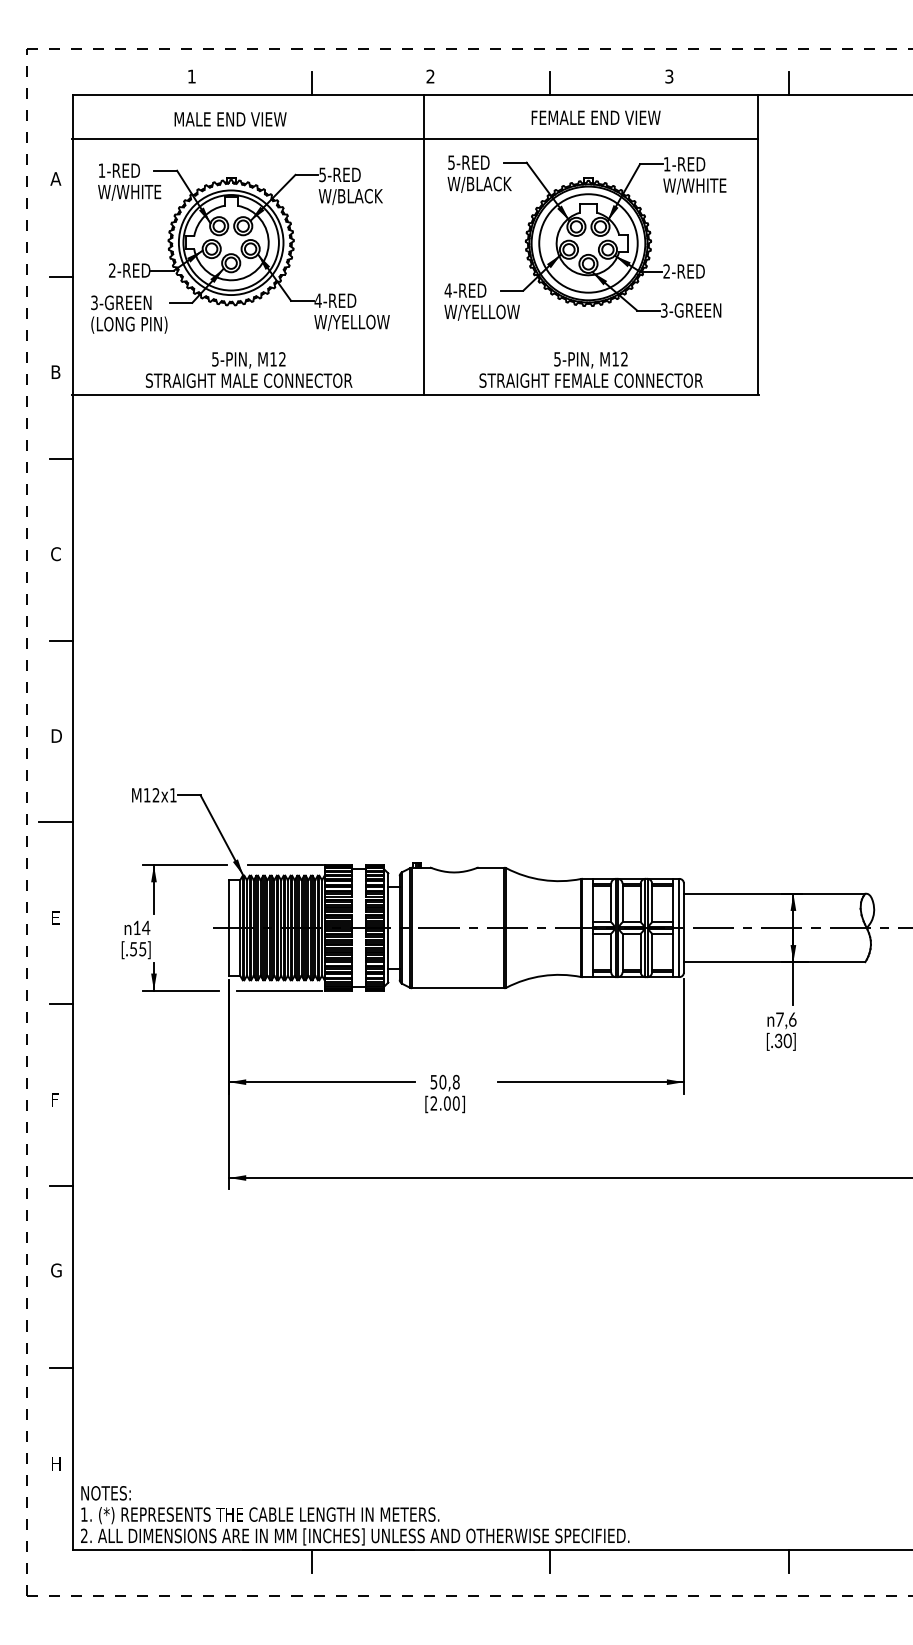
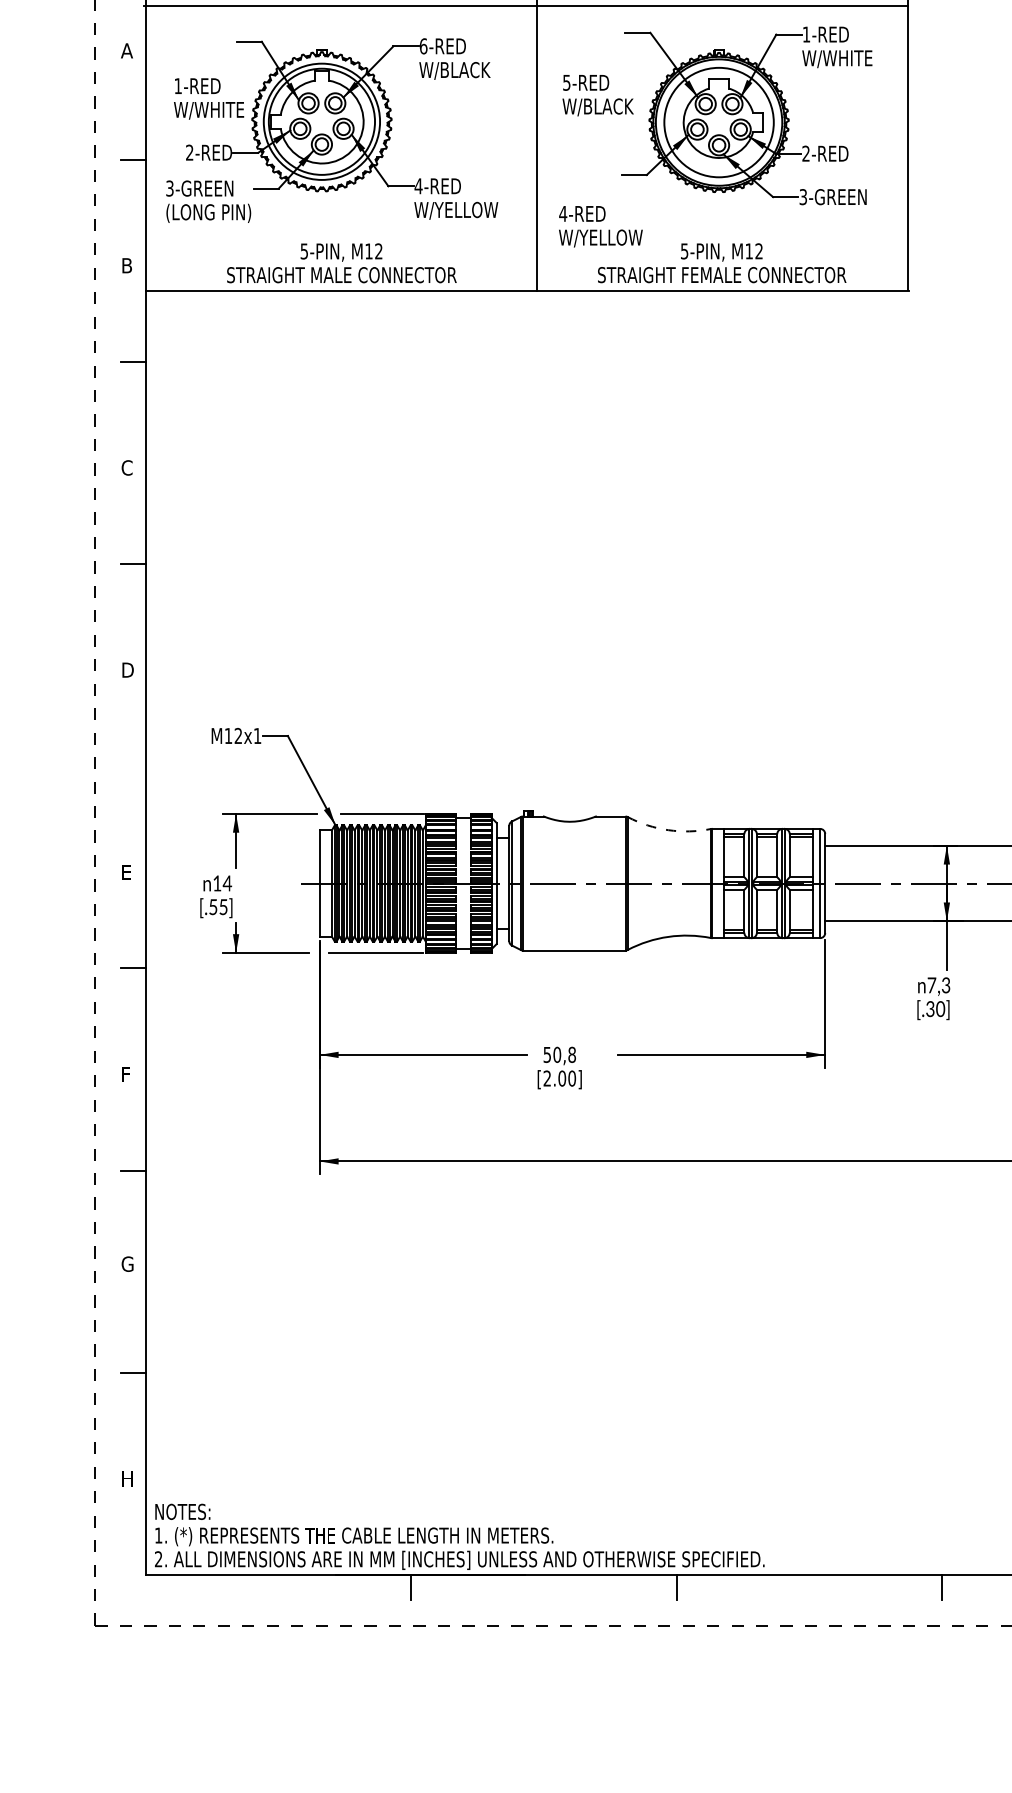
text: (479, 173) -> (597, 94), moved
text: (322, 174) -> (423, 45), 5-RED -> 6-RED
text: (129, 181) -> (208, 98), moved
text: (481, 301) -> (600, 226), moved
line: (55, 822) -> (126, 766), removed
arc: (542, 880) -> (667, 830), solid -> dashed
text: (792, 1019) -> (945, 985), 7,6 -> 7,3

